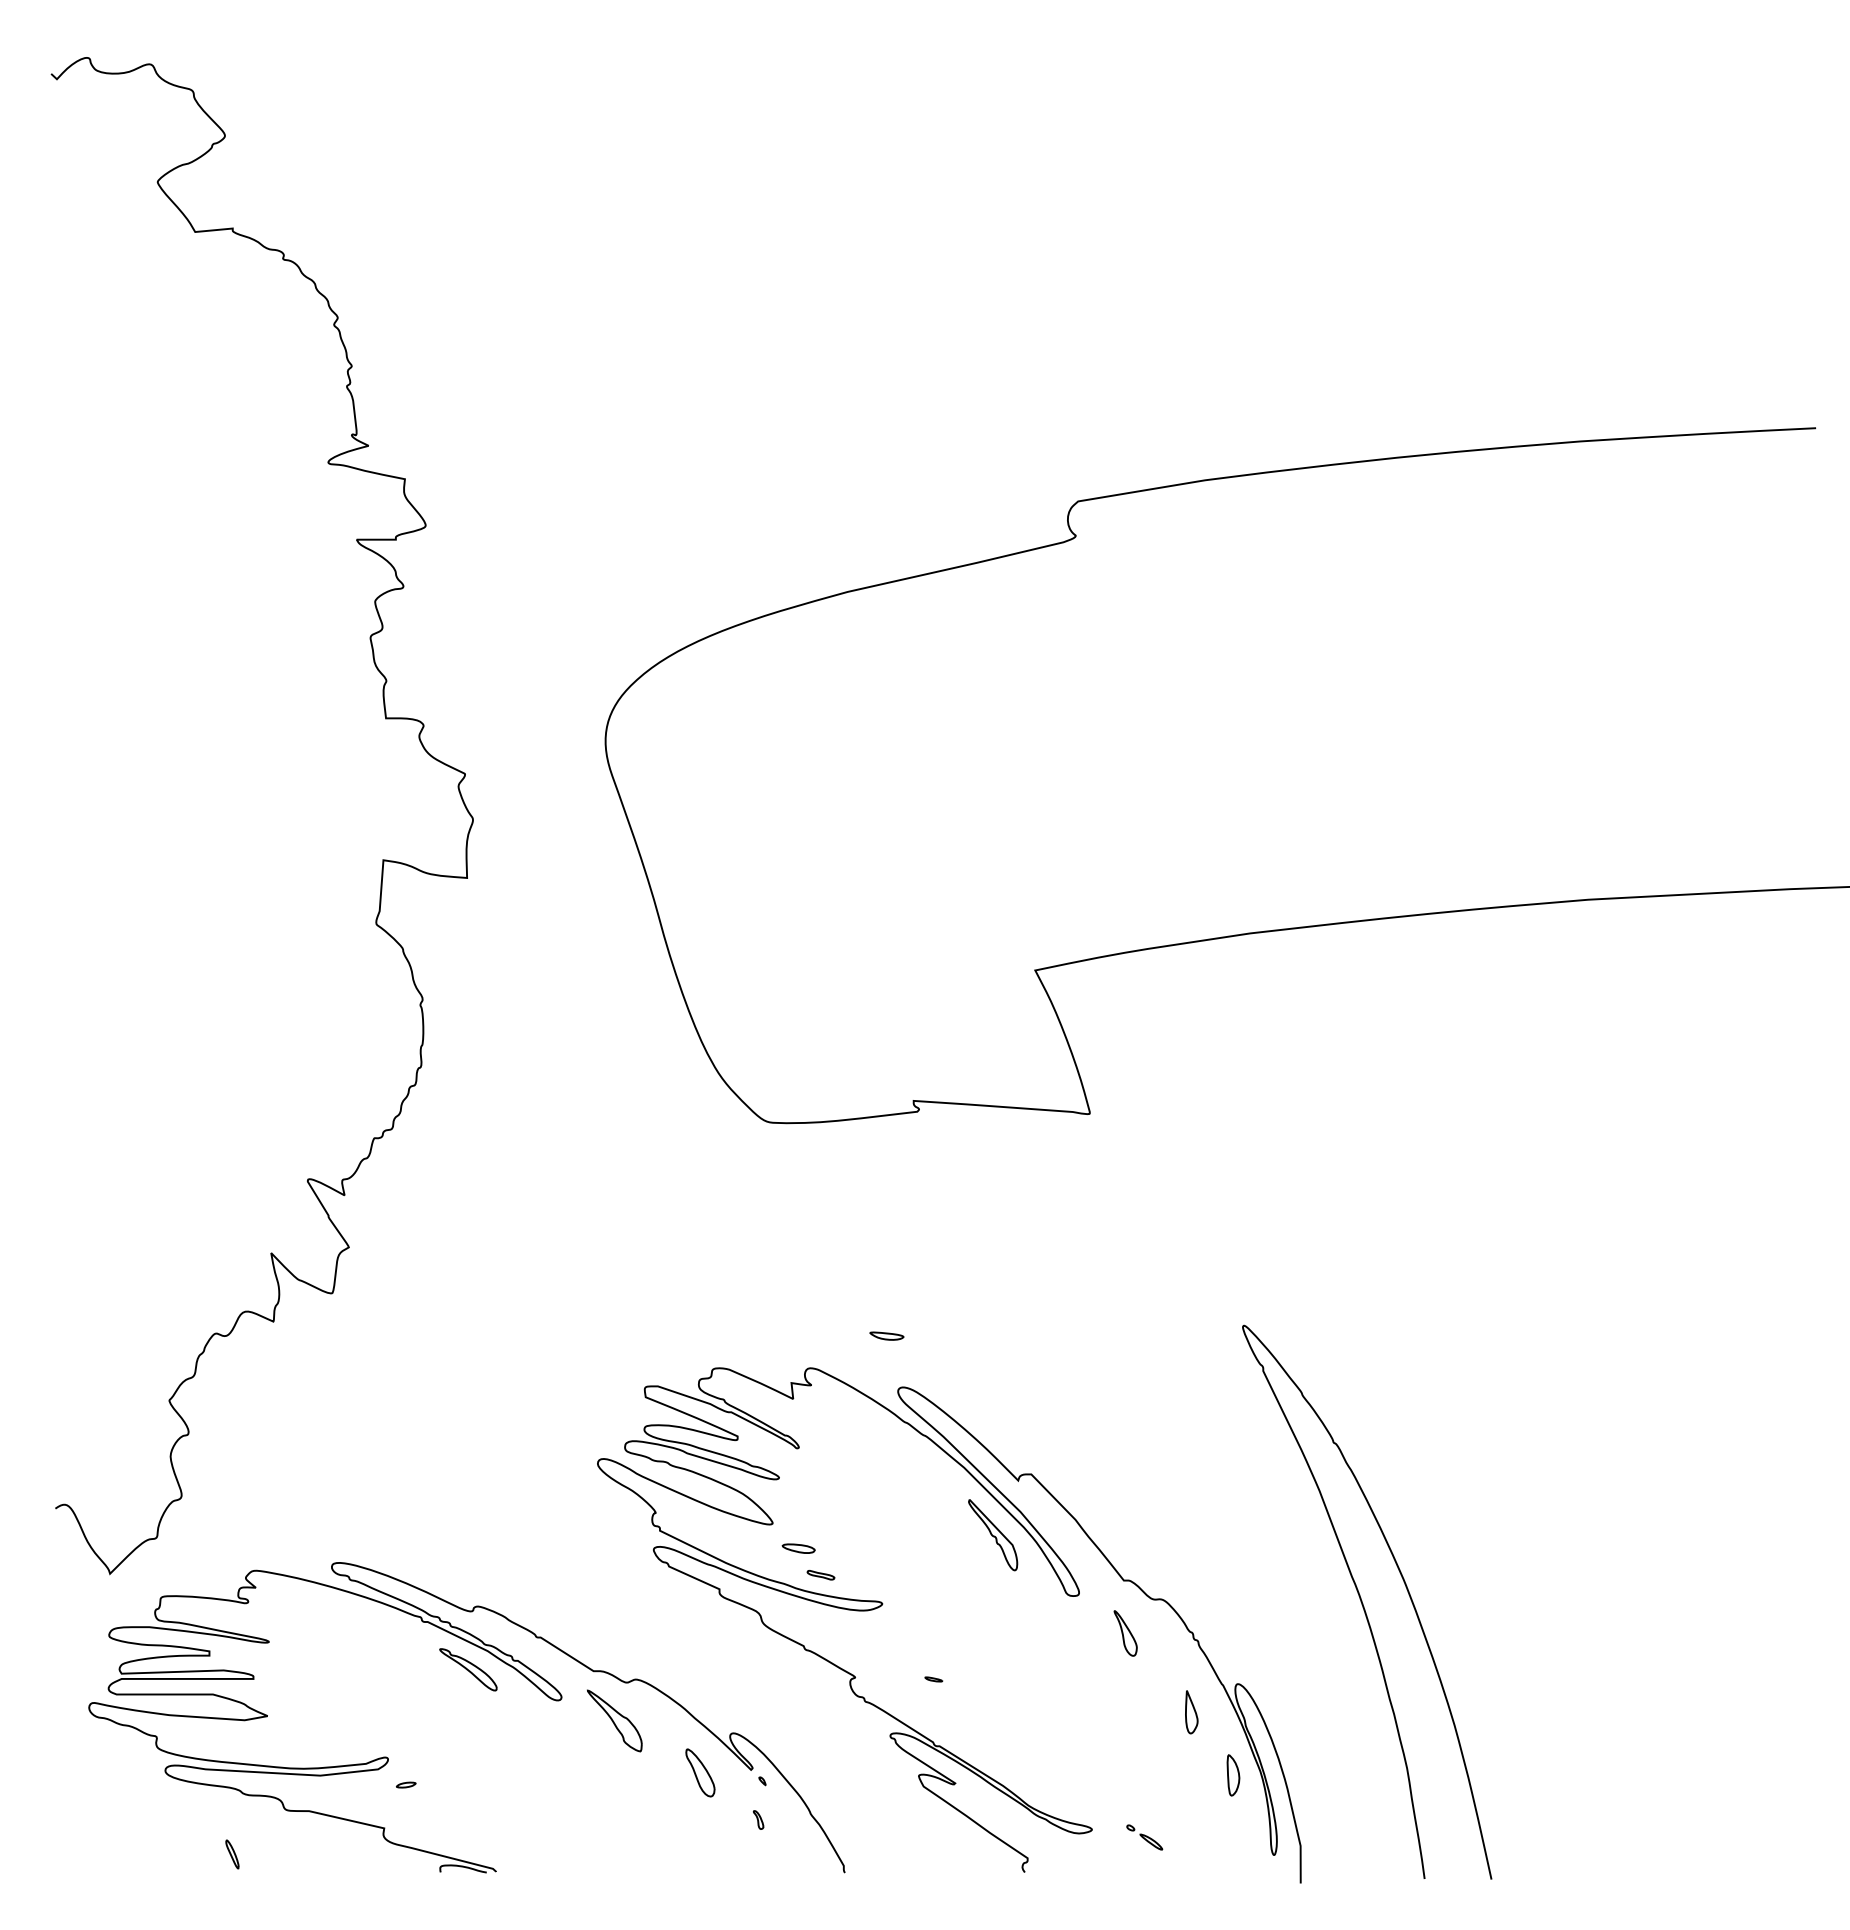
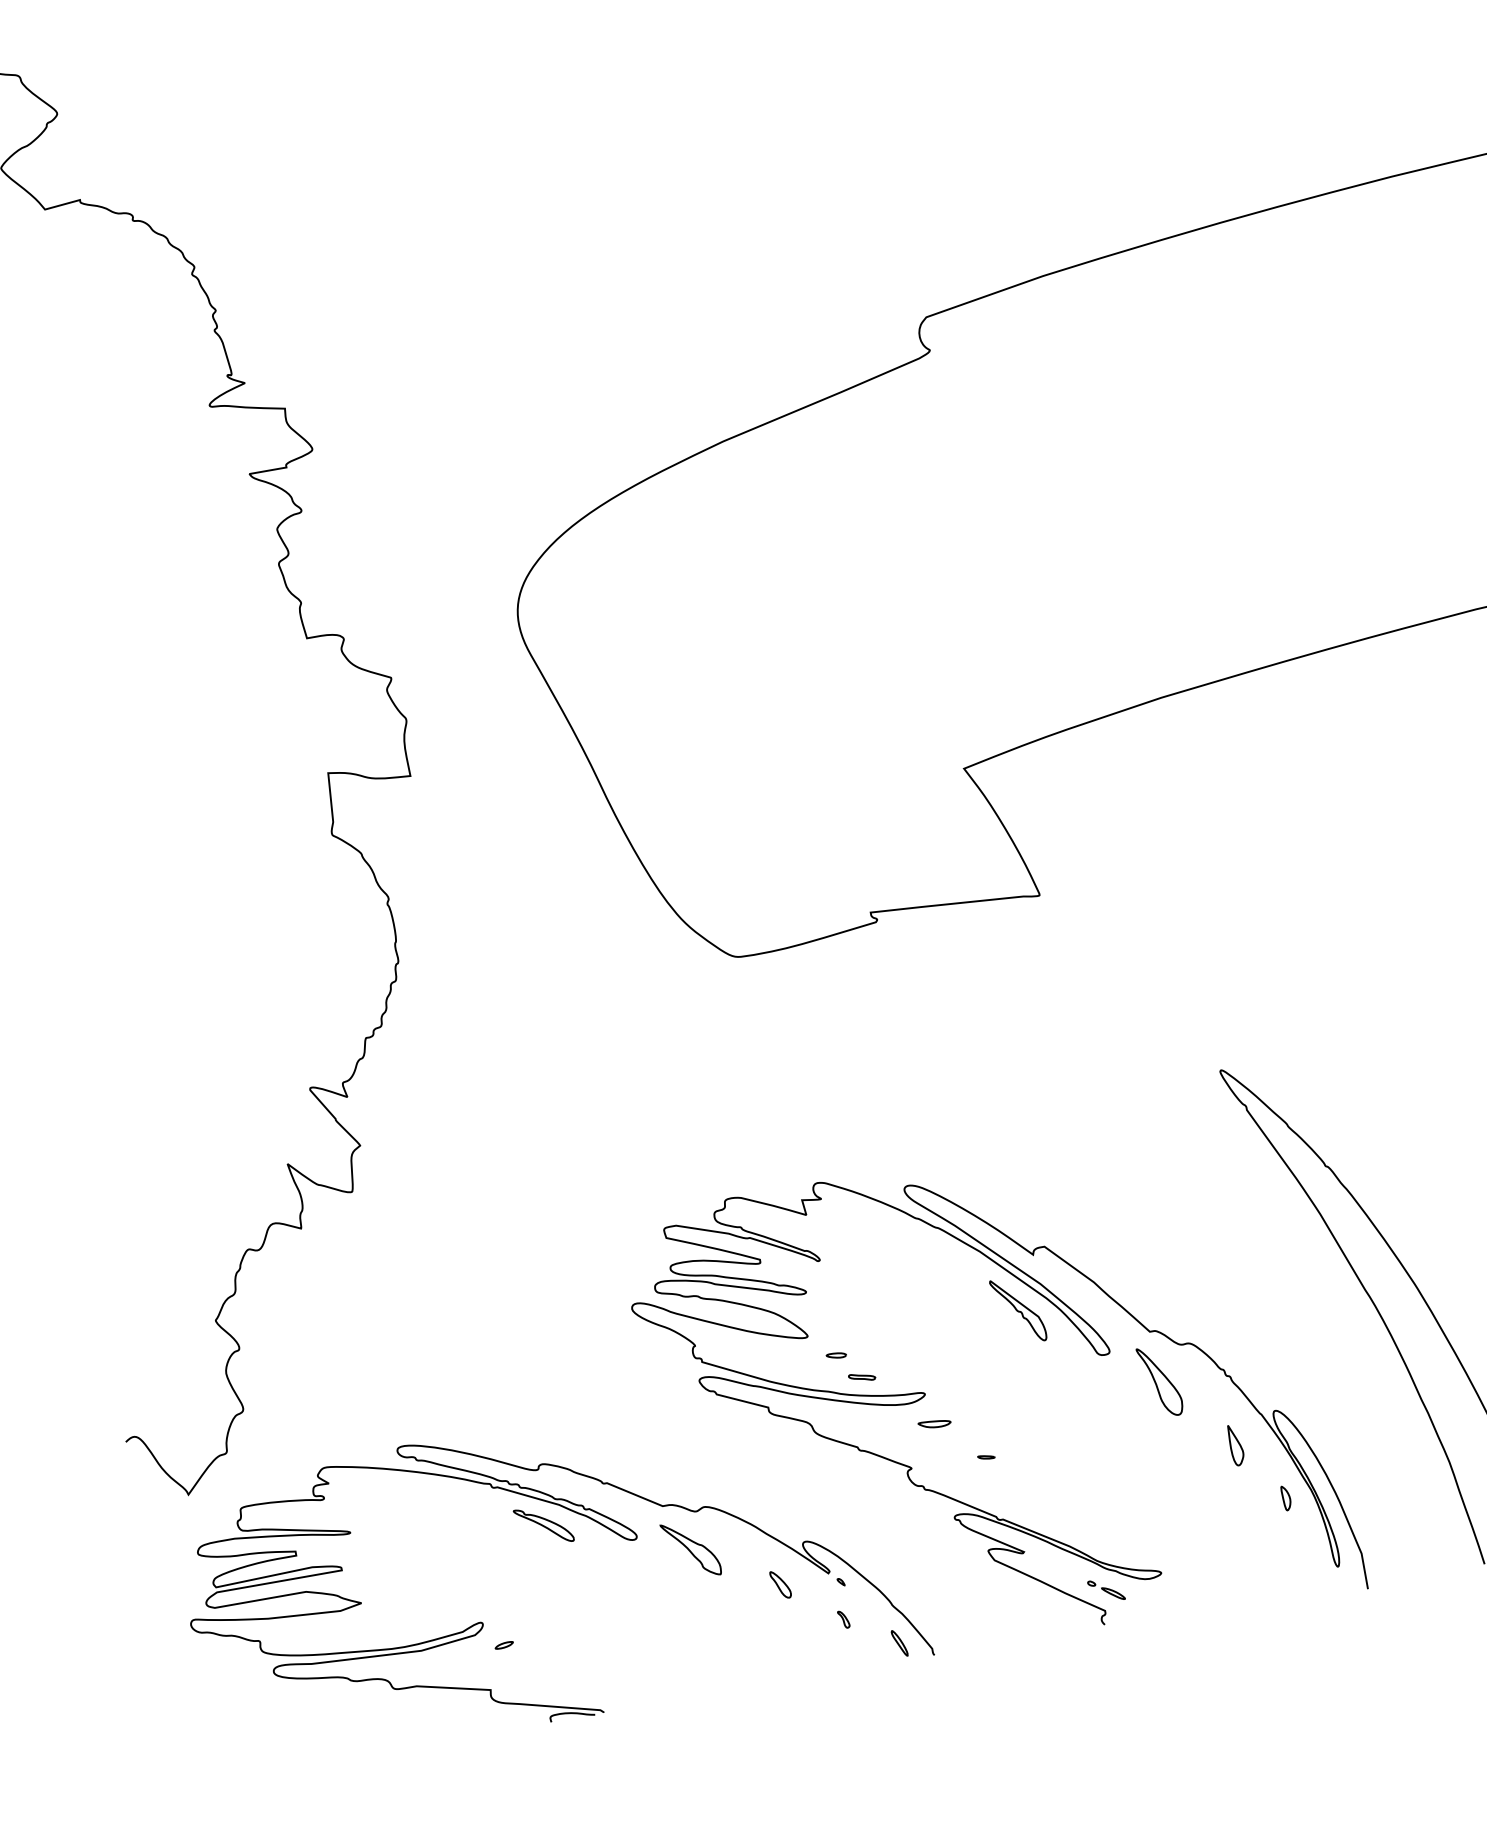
part: (886, 1335) -> (934, 1423), moved
part: (798, 1547) -> (836, 1354), size x0.62
part: (1125, 1633) -> (1160, 1381), size x1.67
part: (699, 1772) -> (779, 1584), size x0.62
part: (1233, 1775) -> (1286, 1498), size x0.62
part: (1144, 1837) -> (1106, 1590), moved
part: (232, 1854) -> (899, 1643), moved

